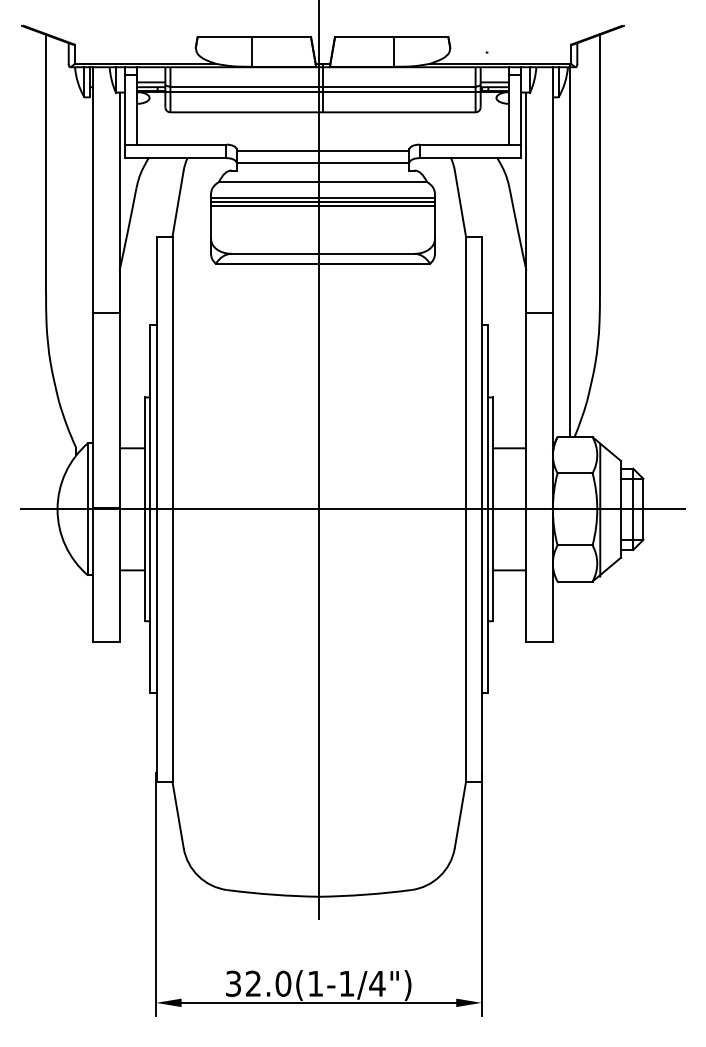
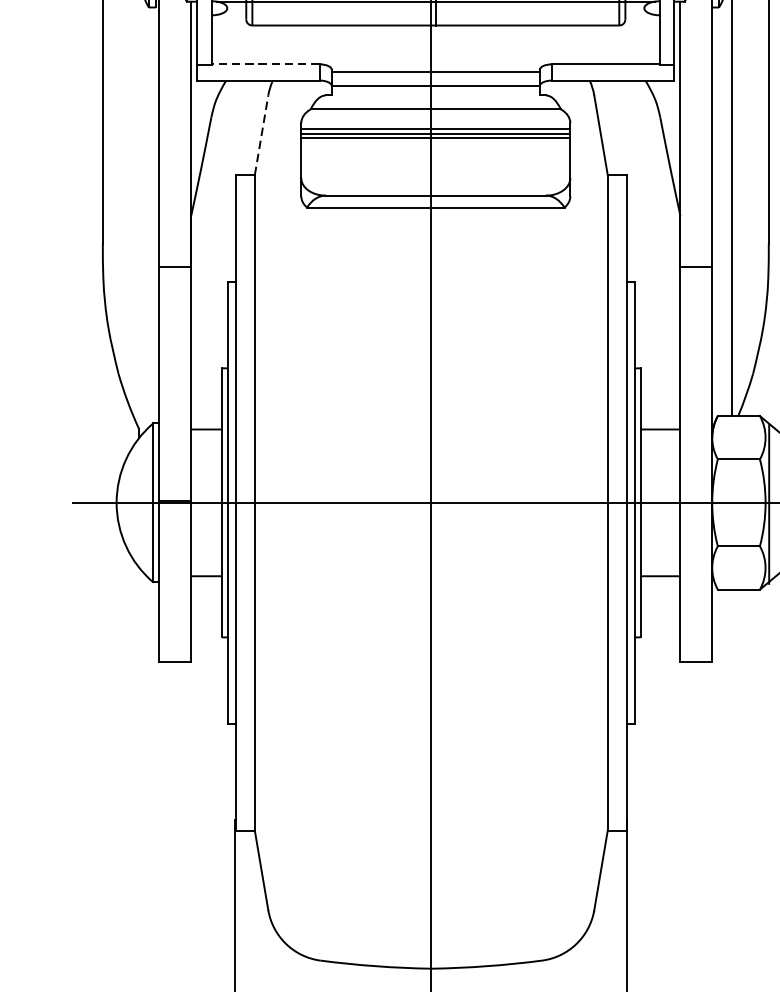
line: (181, 144) -> (265, 64), solid -> dashed
line: (178, 203) -> (262, 135), solid -> dashed

